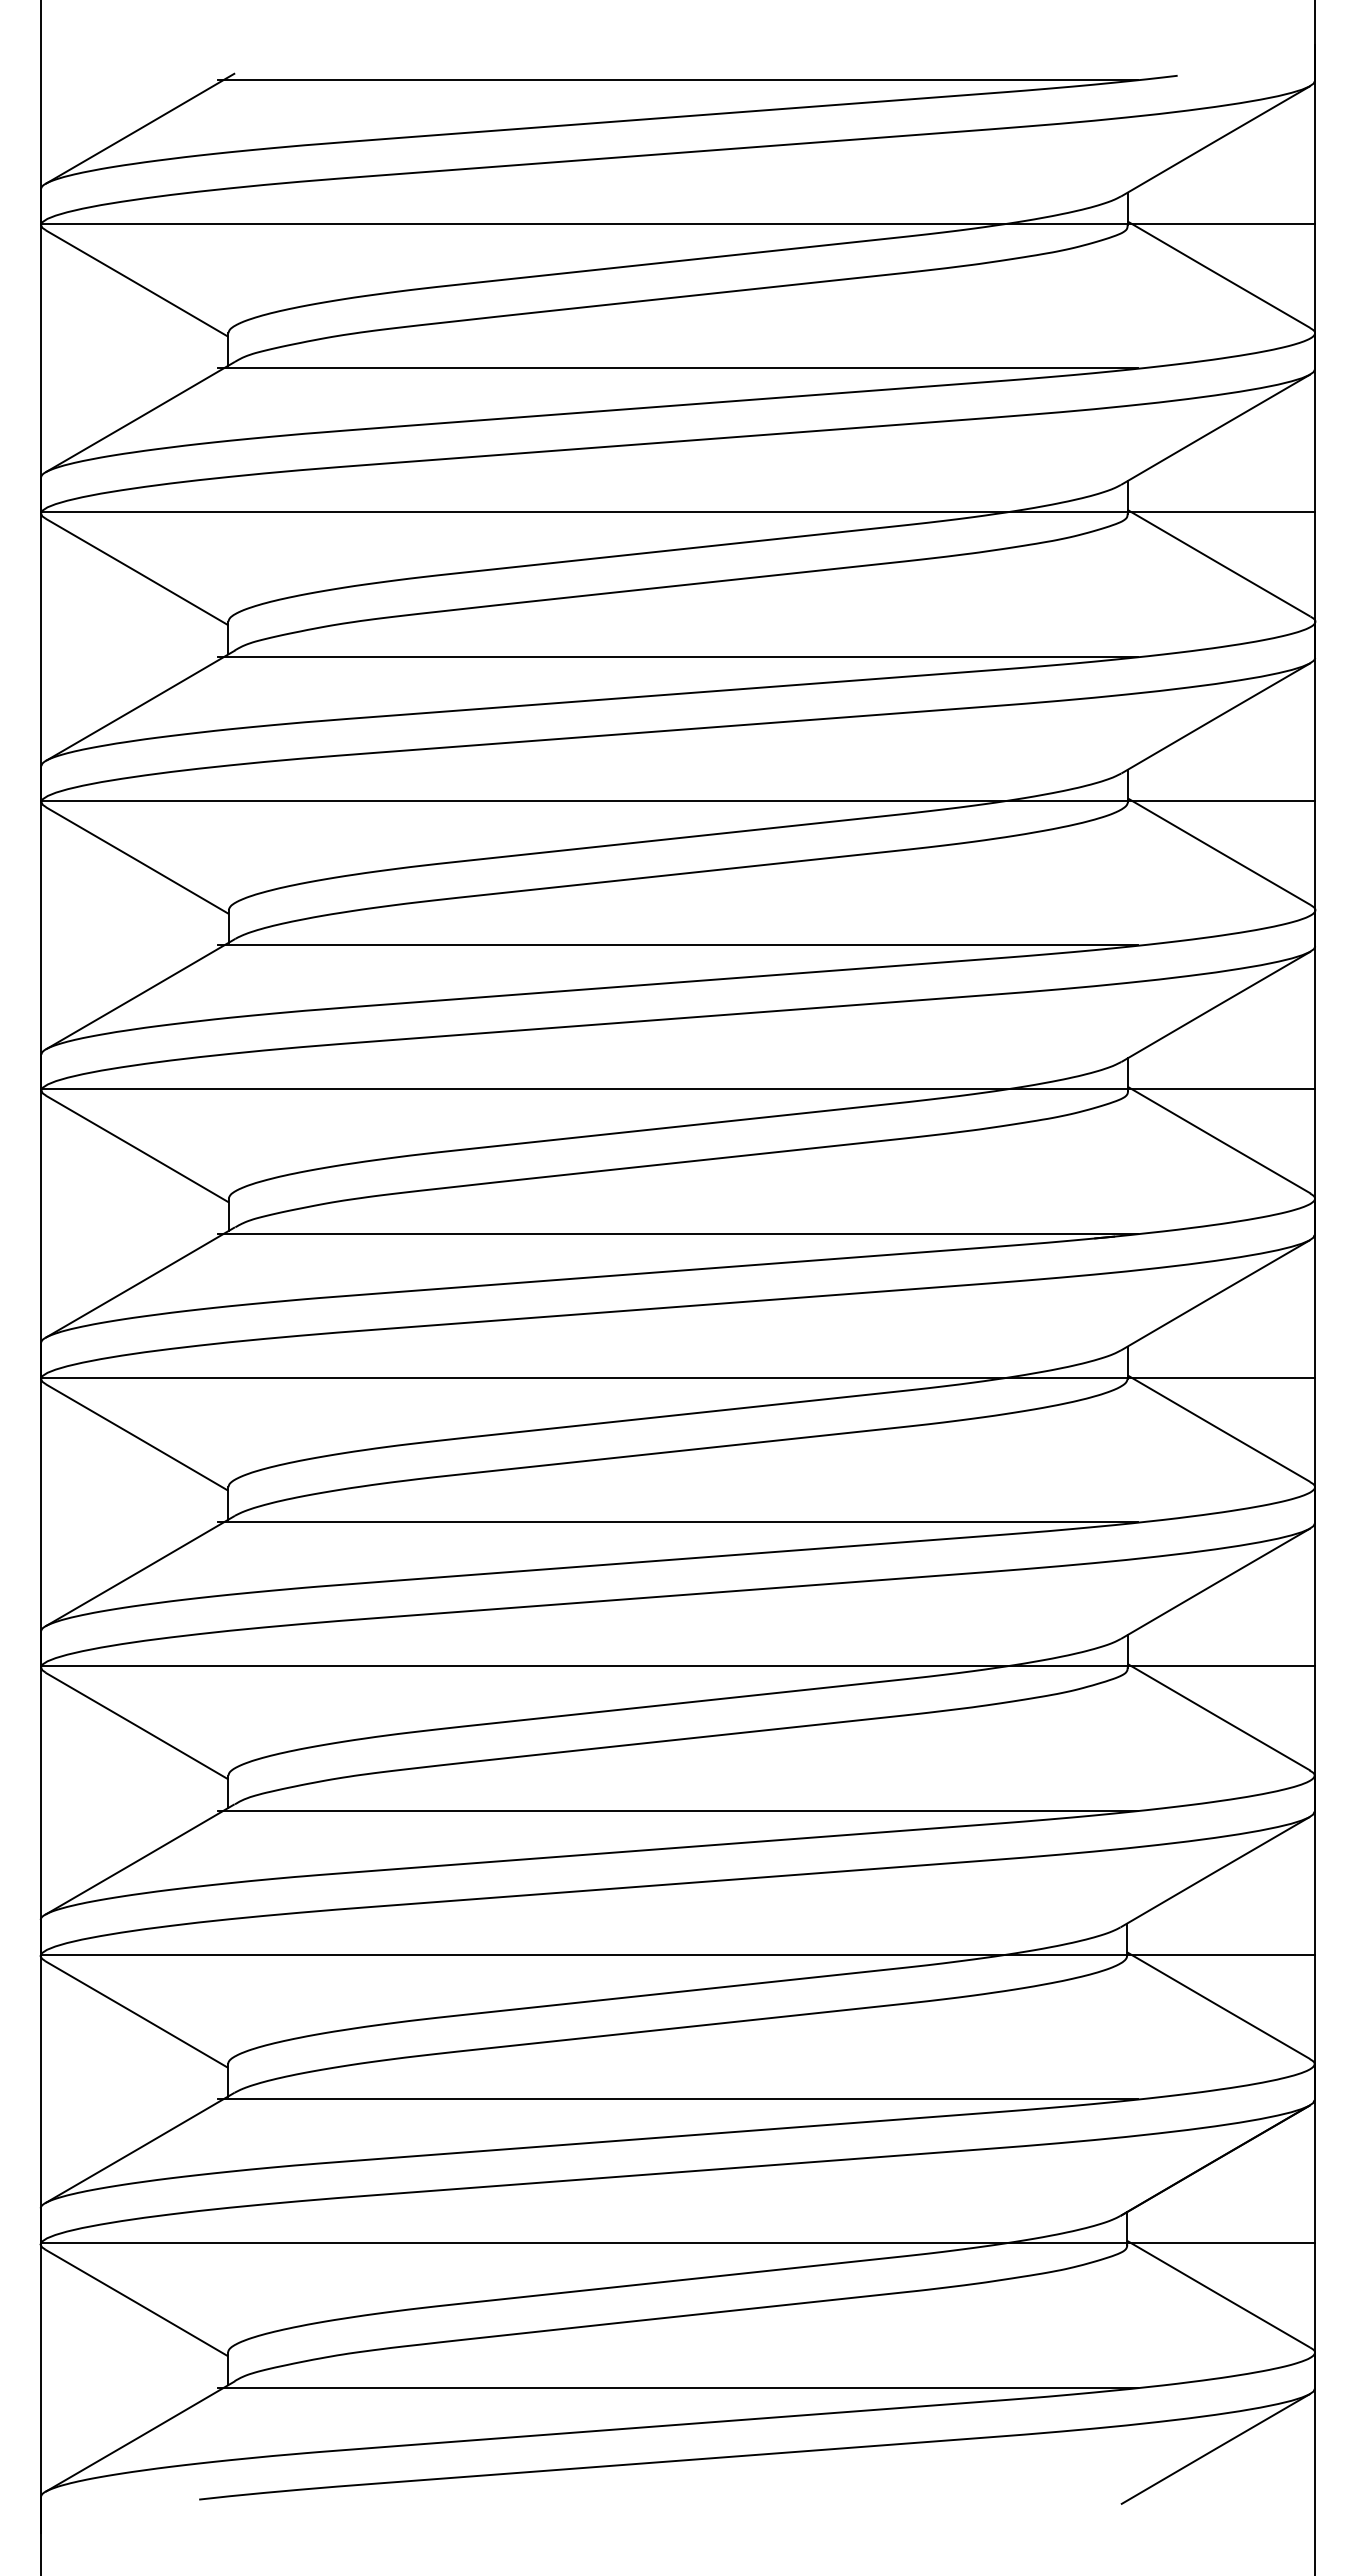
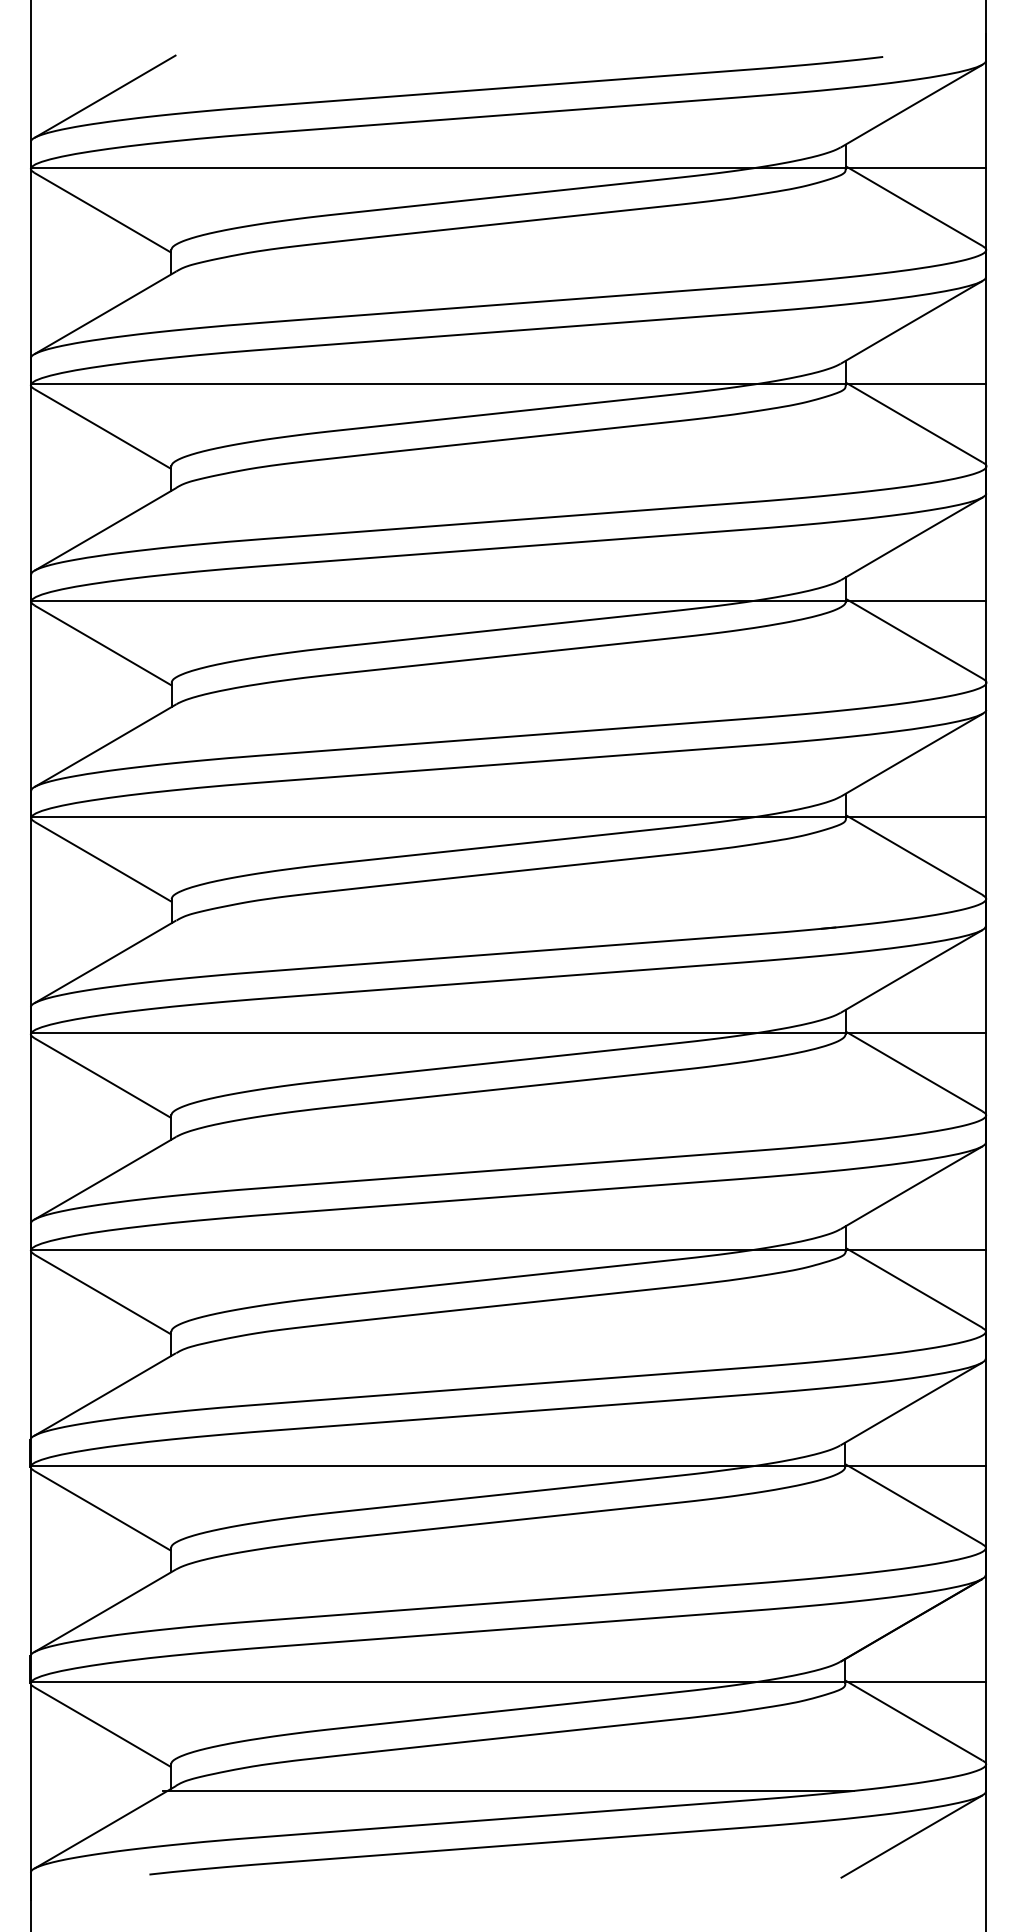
line: (677, 79) -> (508, 59), removed
line: (677, 368) -> (508, 276), removed
line: (677, 656) -> (508, 492), removed
line: (677, 945) -> (508, 709), removed
line: (677, 1233) -> (508, 925), removed
line: (677, 1522) -> (508, 1141), removed
line: (677, 1810) -> (508, 1357), removed
line: (677, 2099) -> (508, 1574), removed

